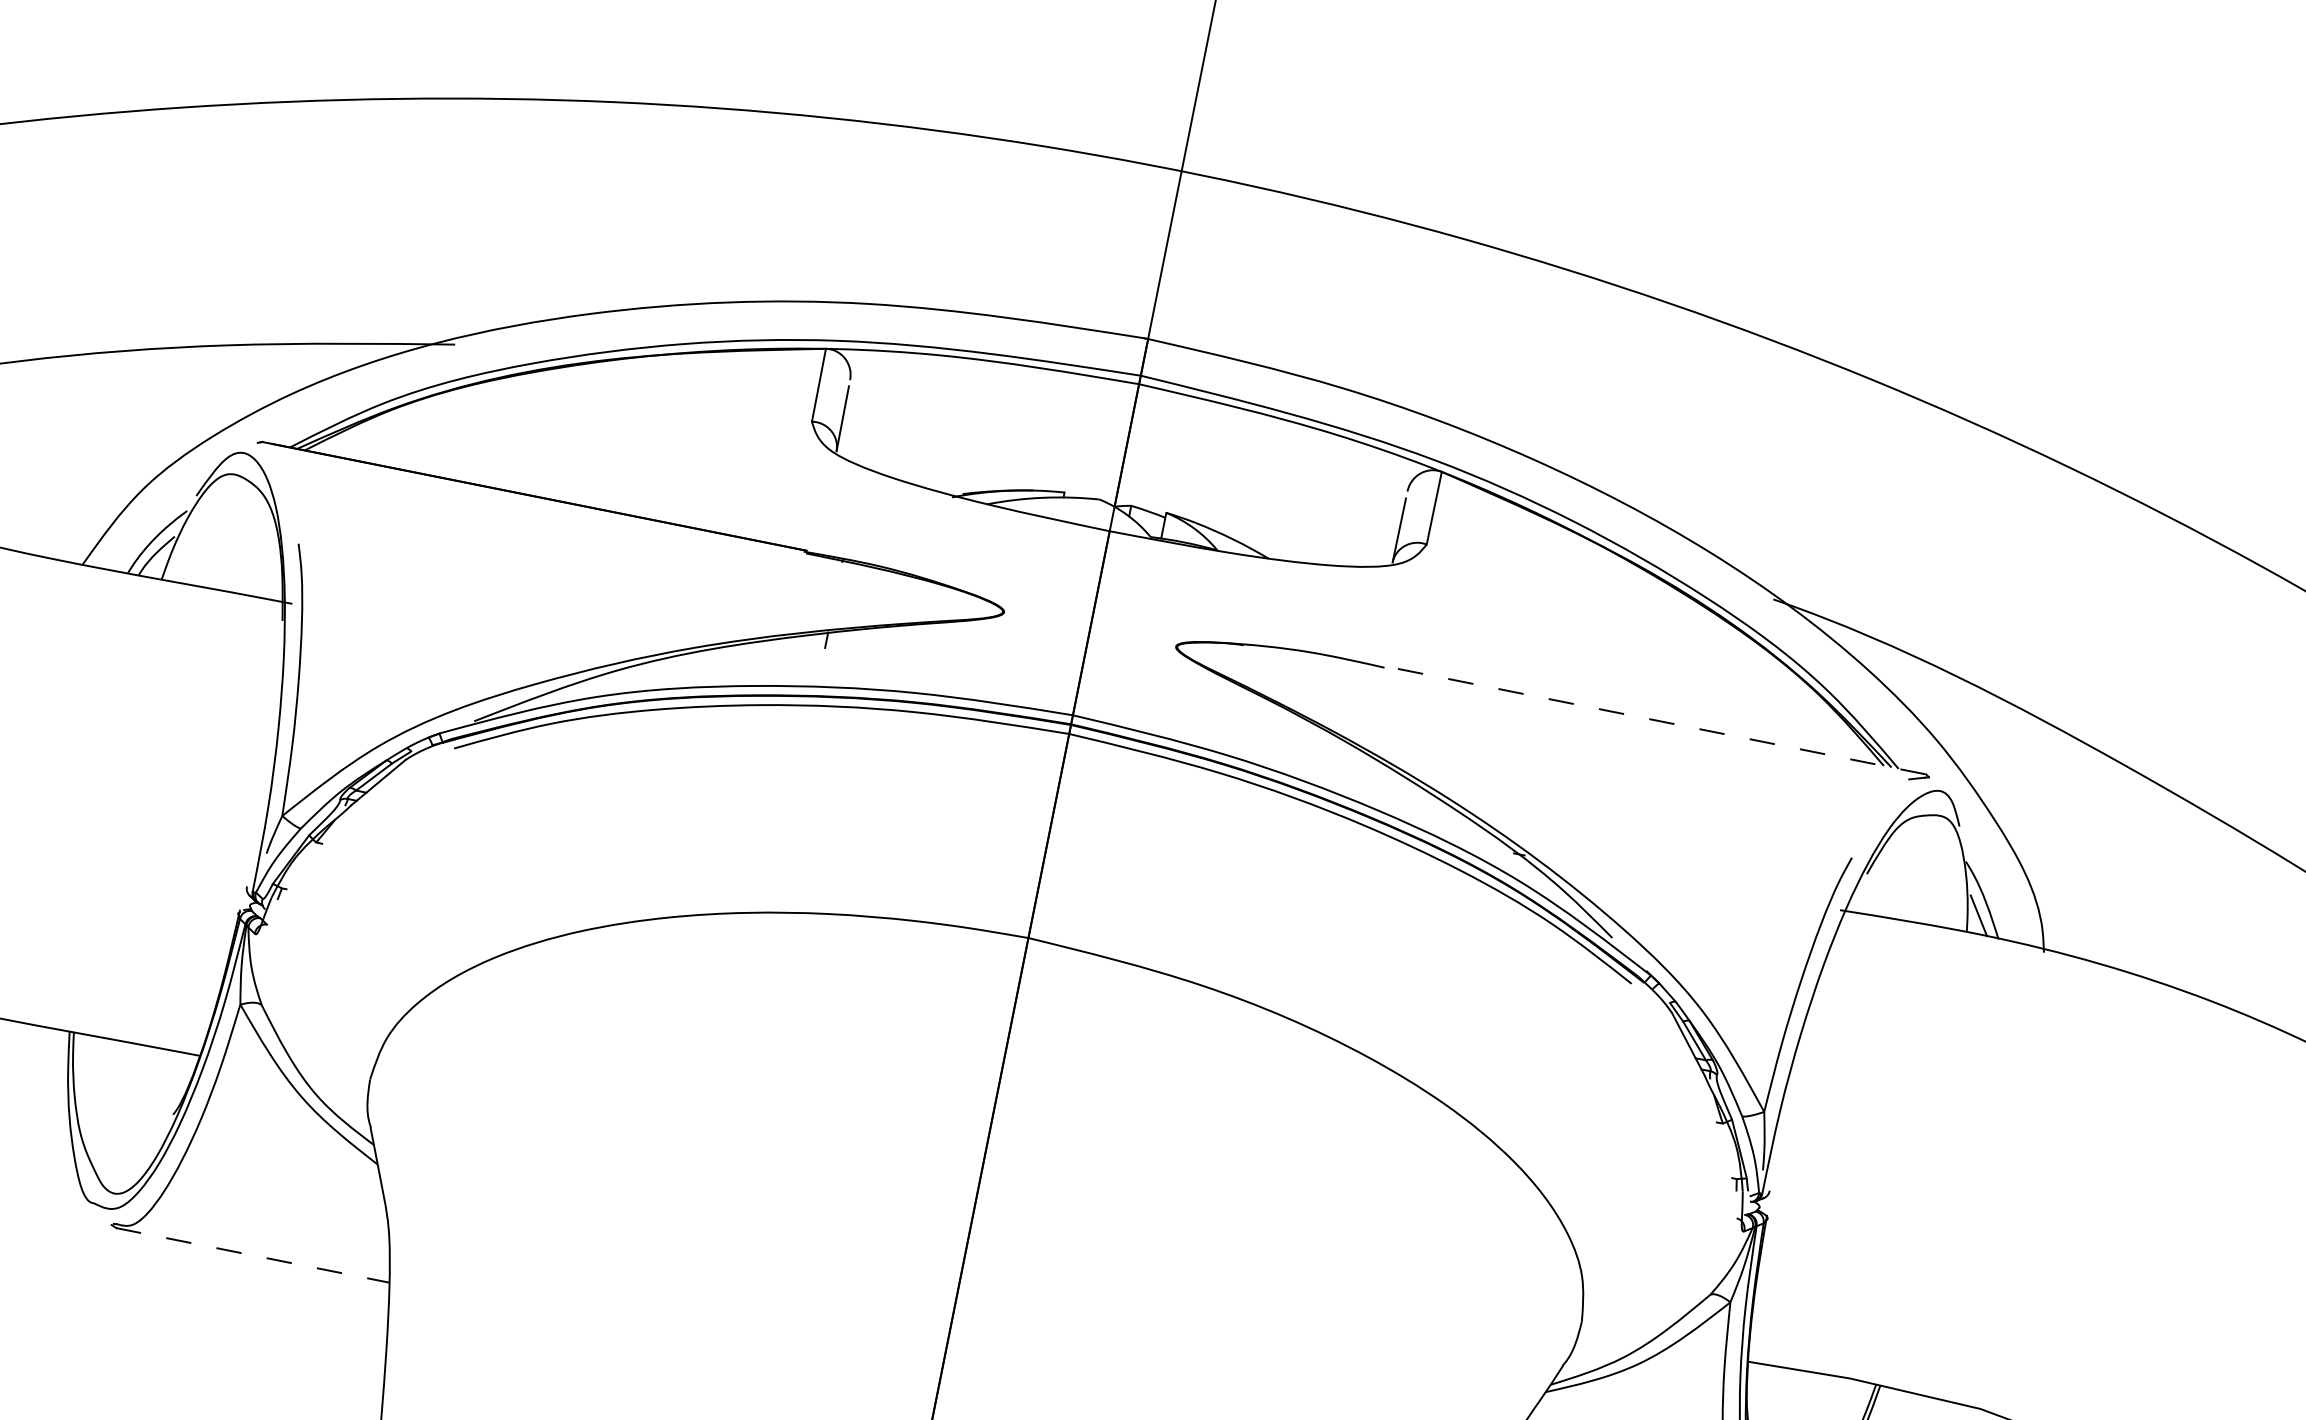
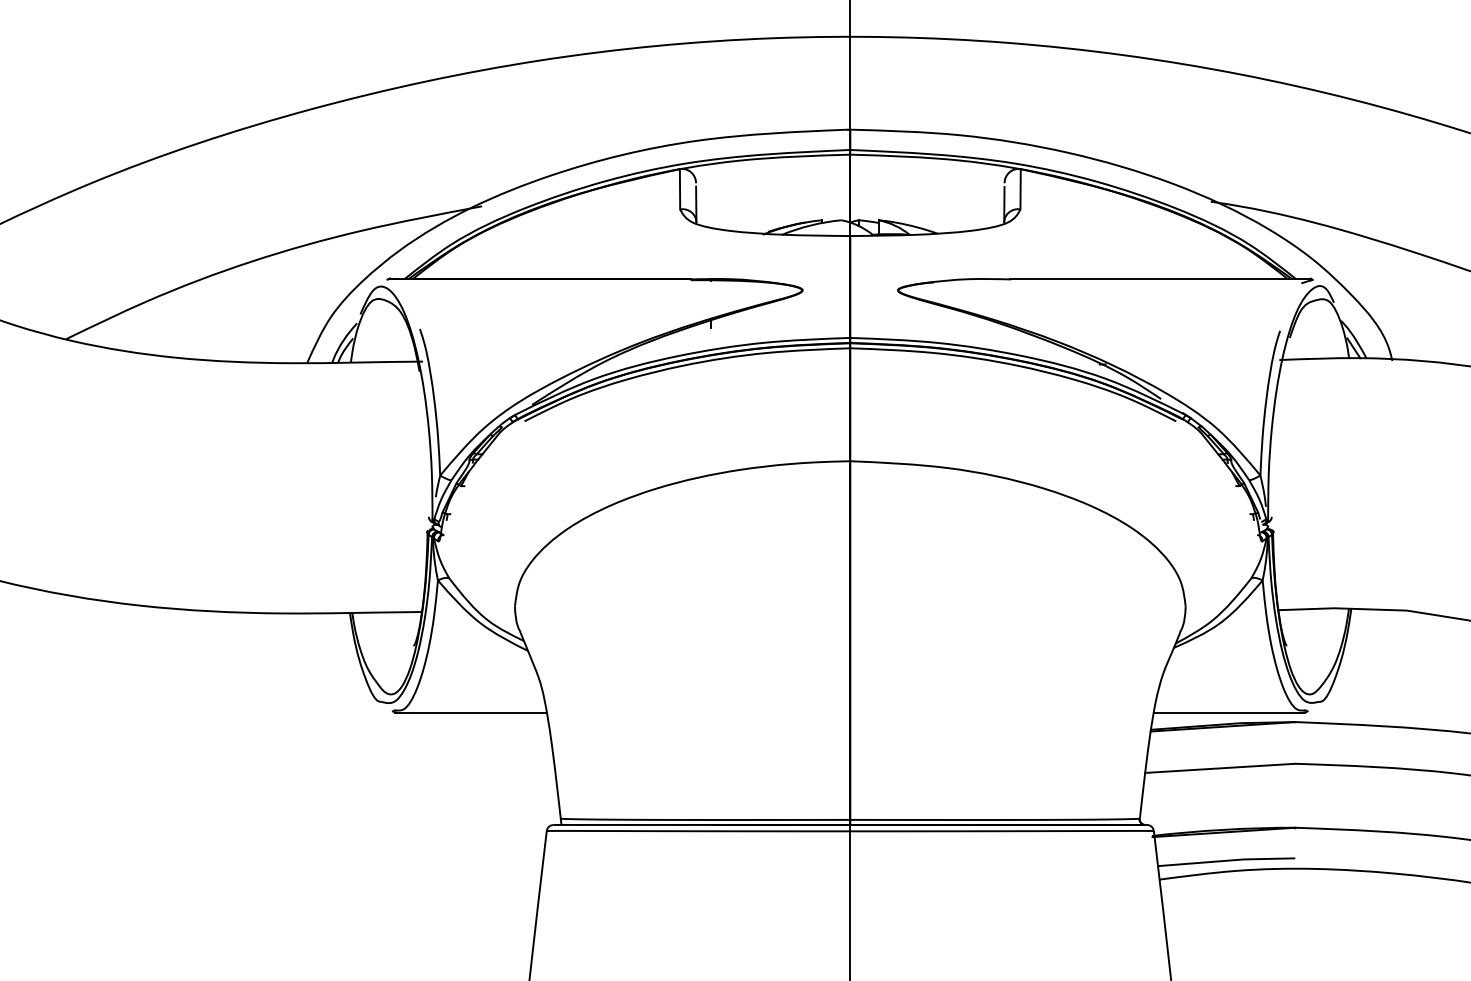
line: (1653, 719) -> (1159, 278), dashed -> solid
line: (253, 1255) -> (471, 712), dashed -> solid

